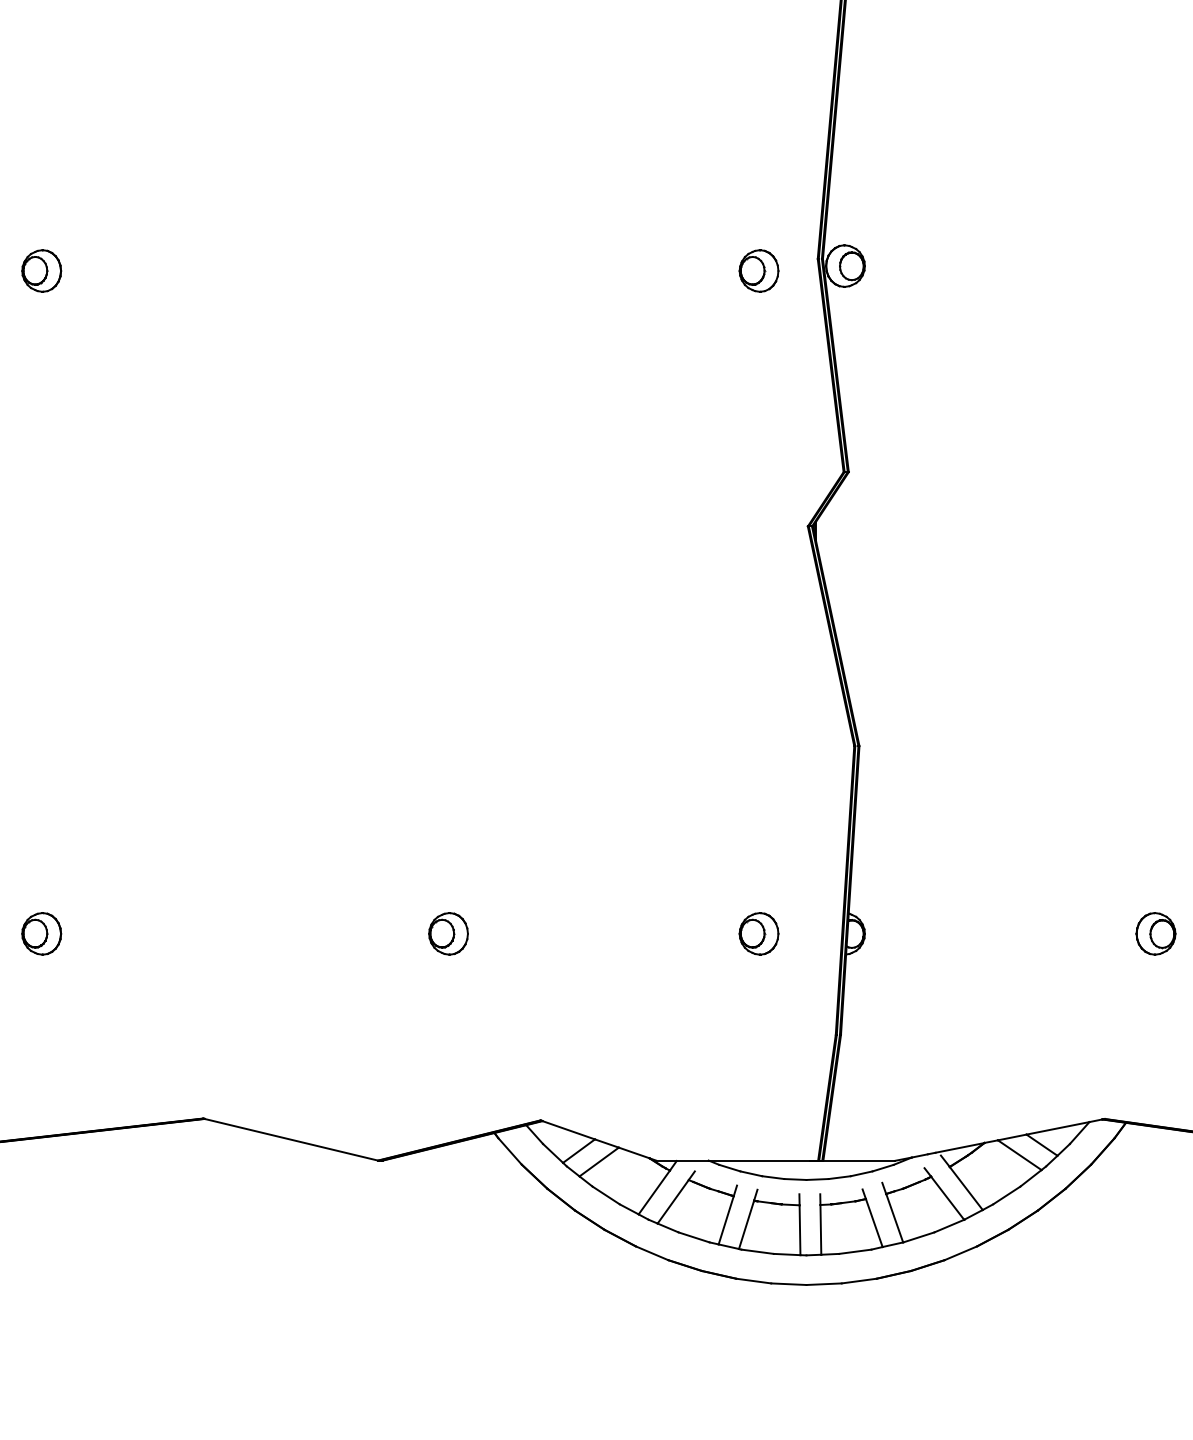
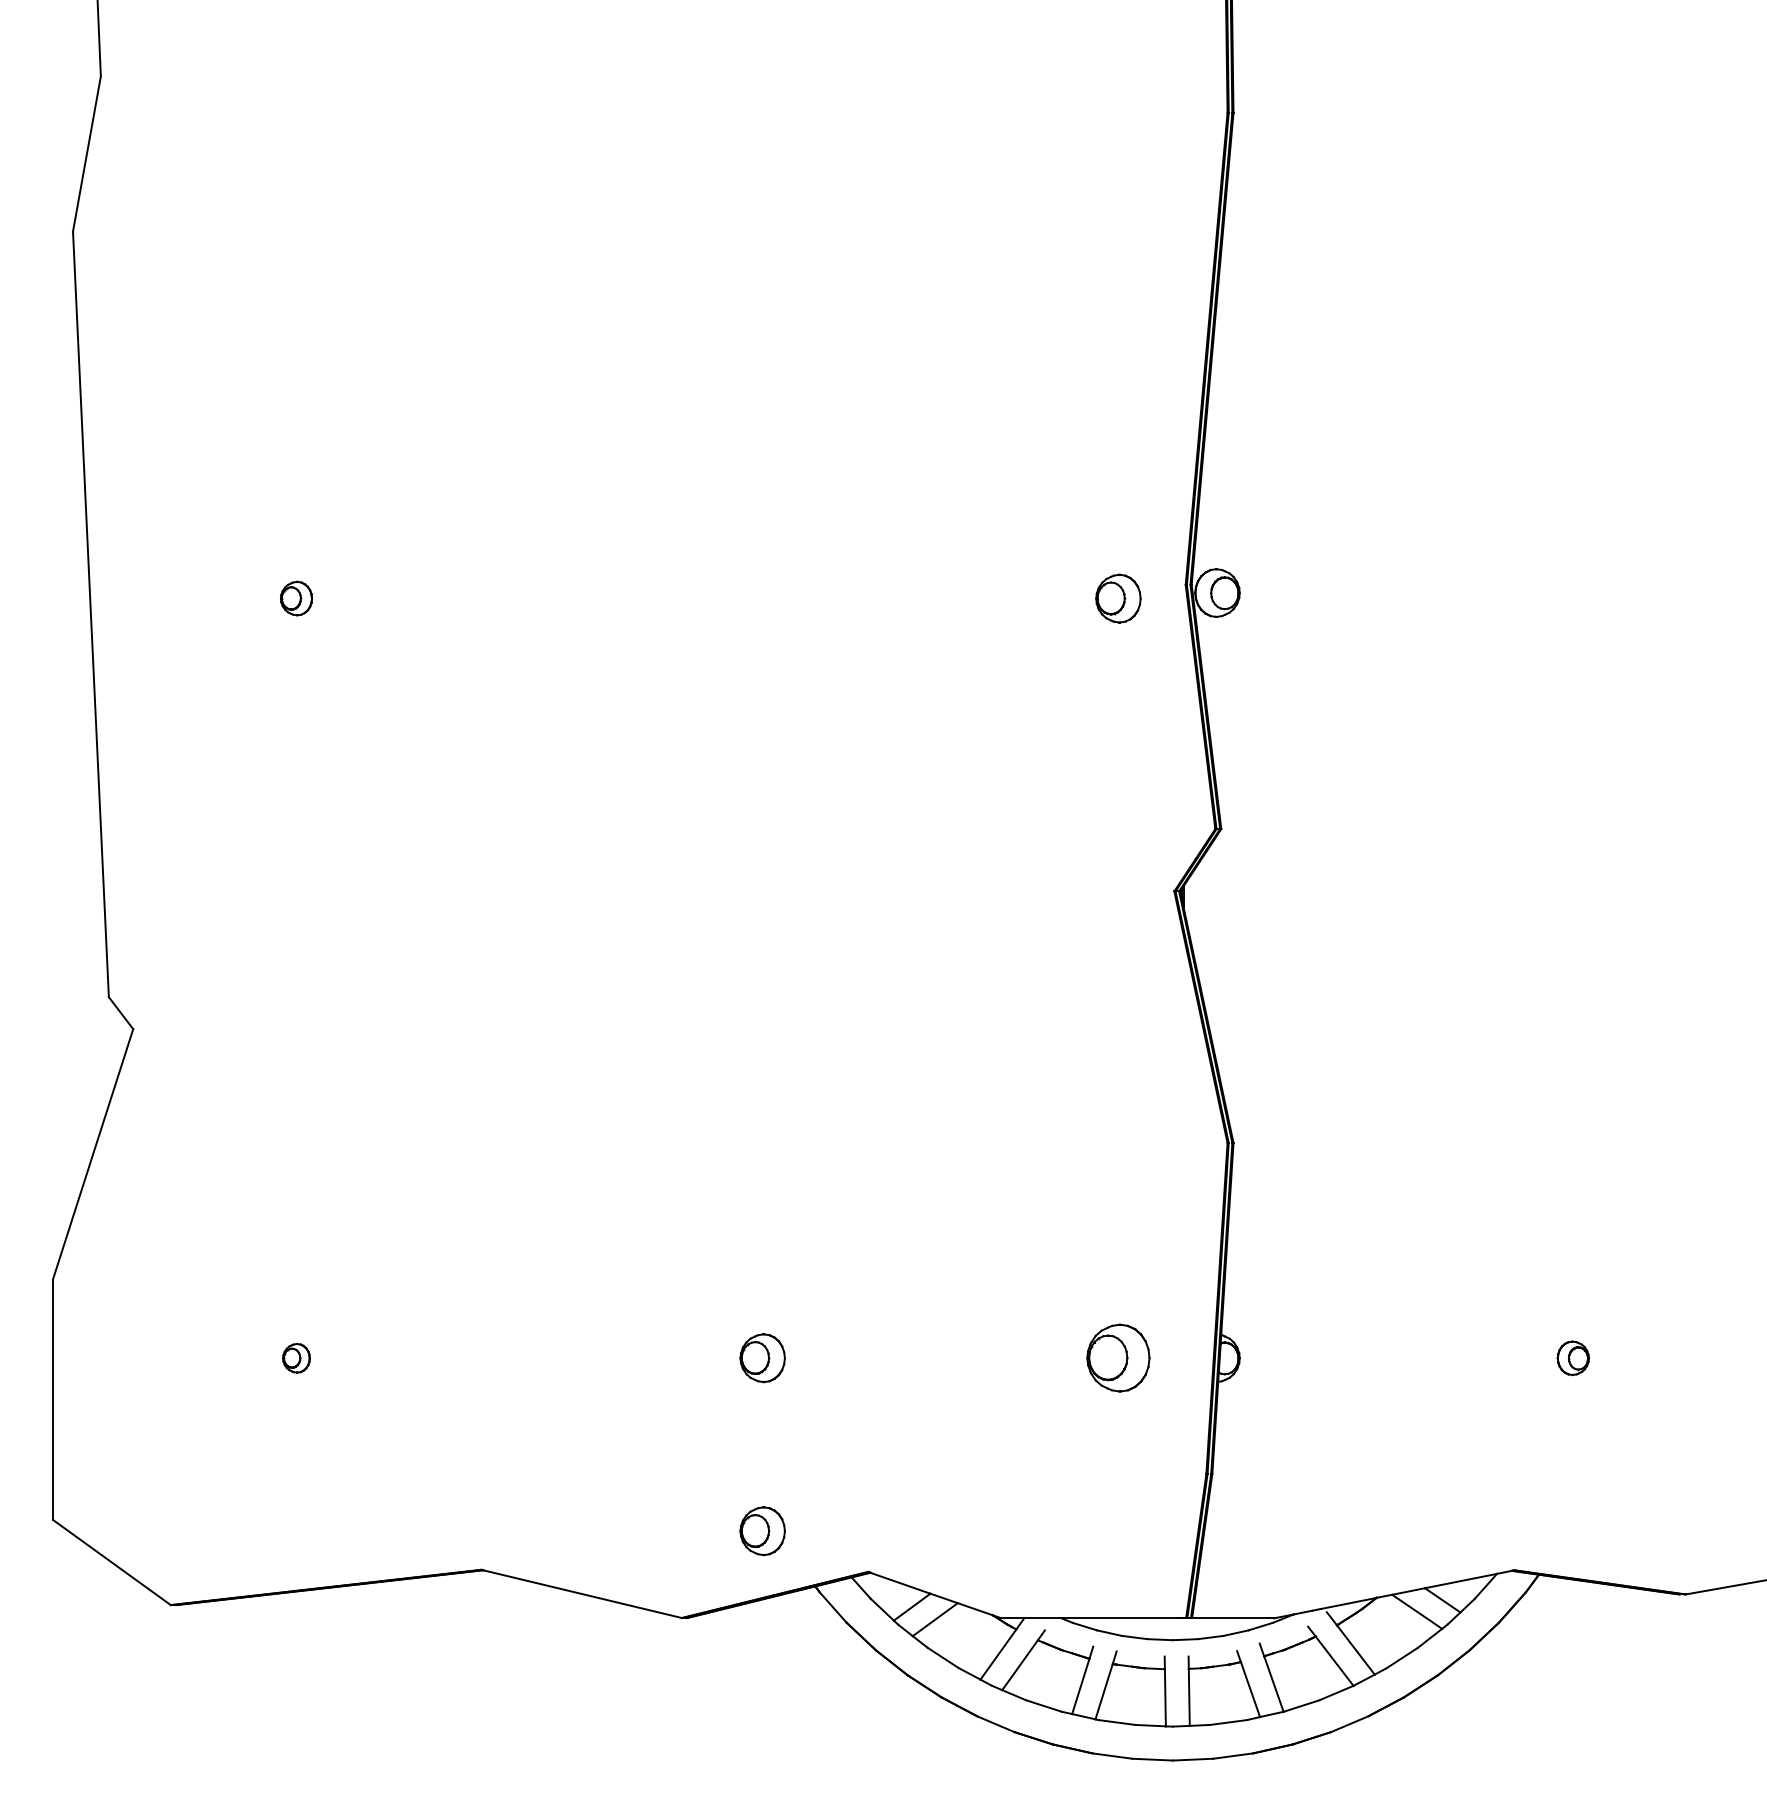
part: (41, 270) -> (296, 598), size x0.7
part: (41, 934) -> (296, 1358), size x0.6
part: (759, 934) -> (1118, 1358), size x1.4
part: (1156, 934) -> (1573, 1358), size x0.7
part: (448, 1085) -> (762, 1531), added

